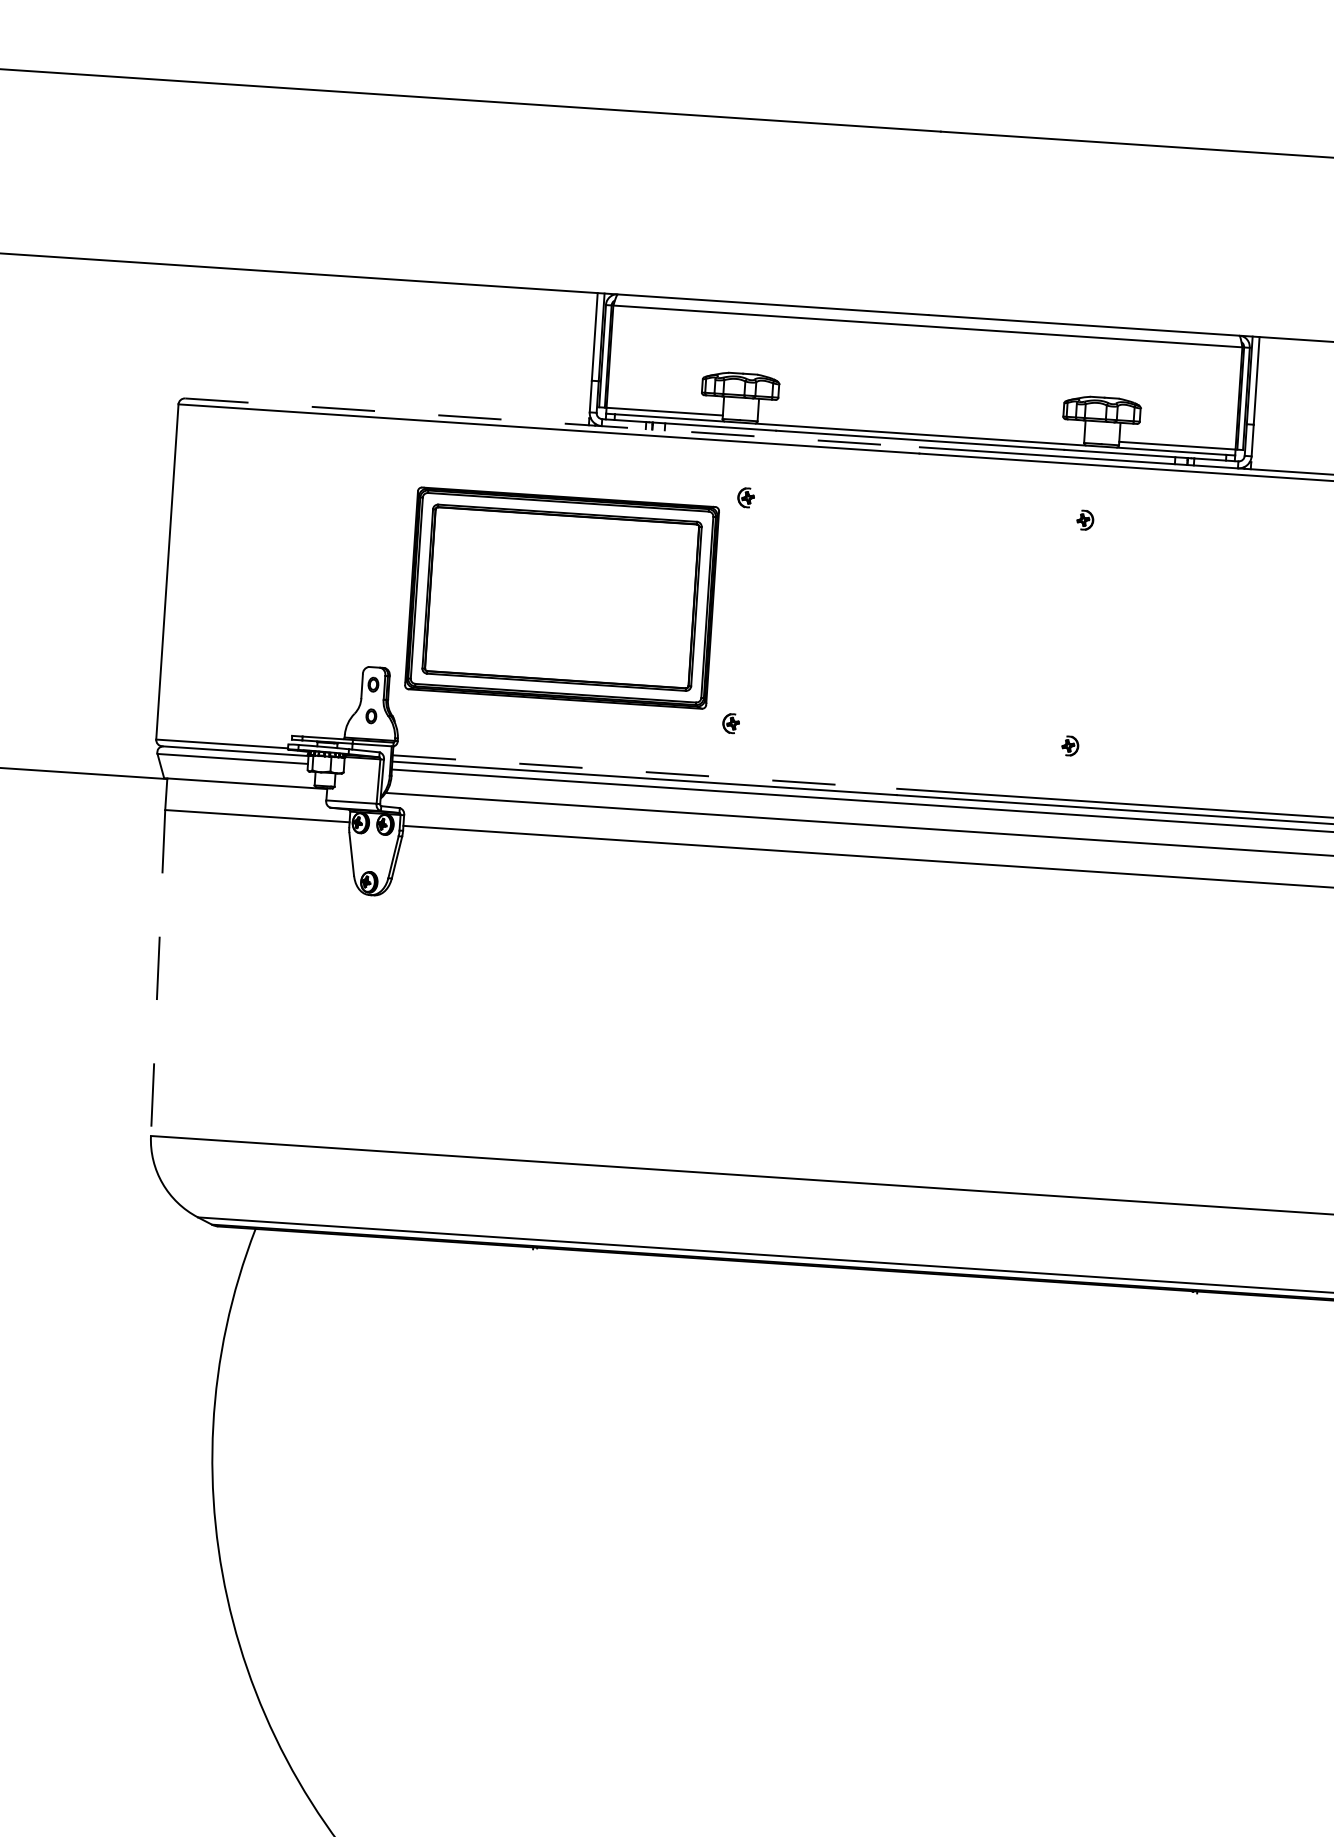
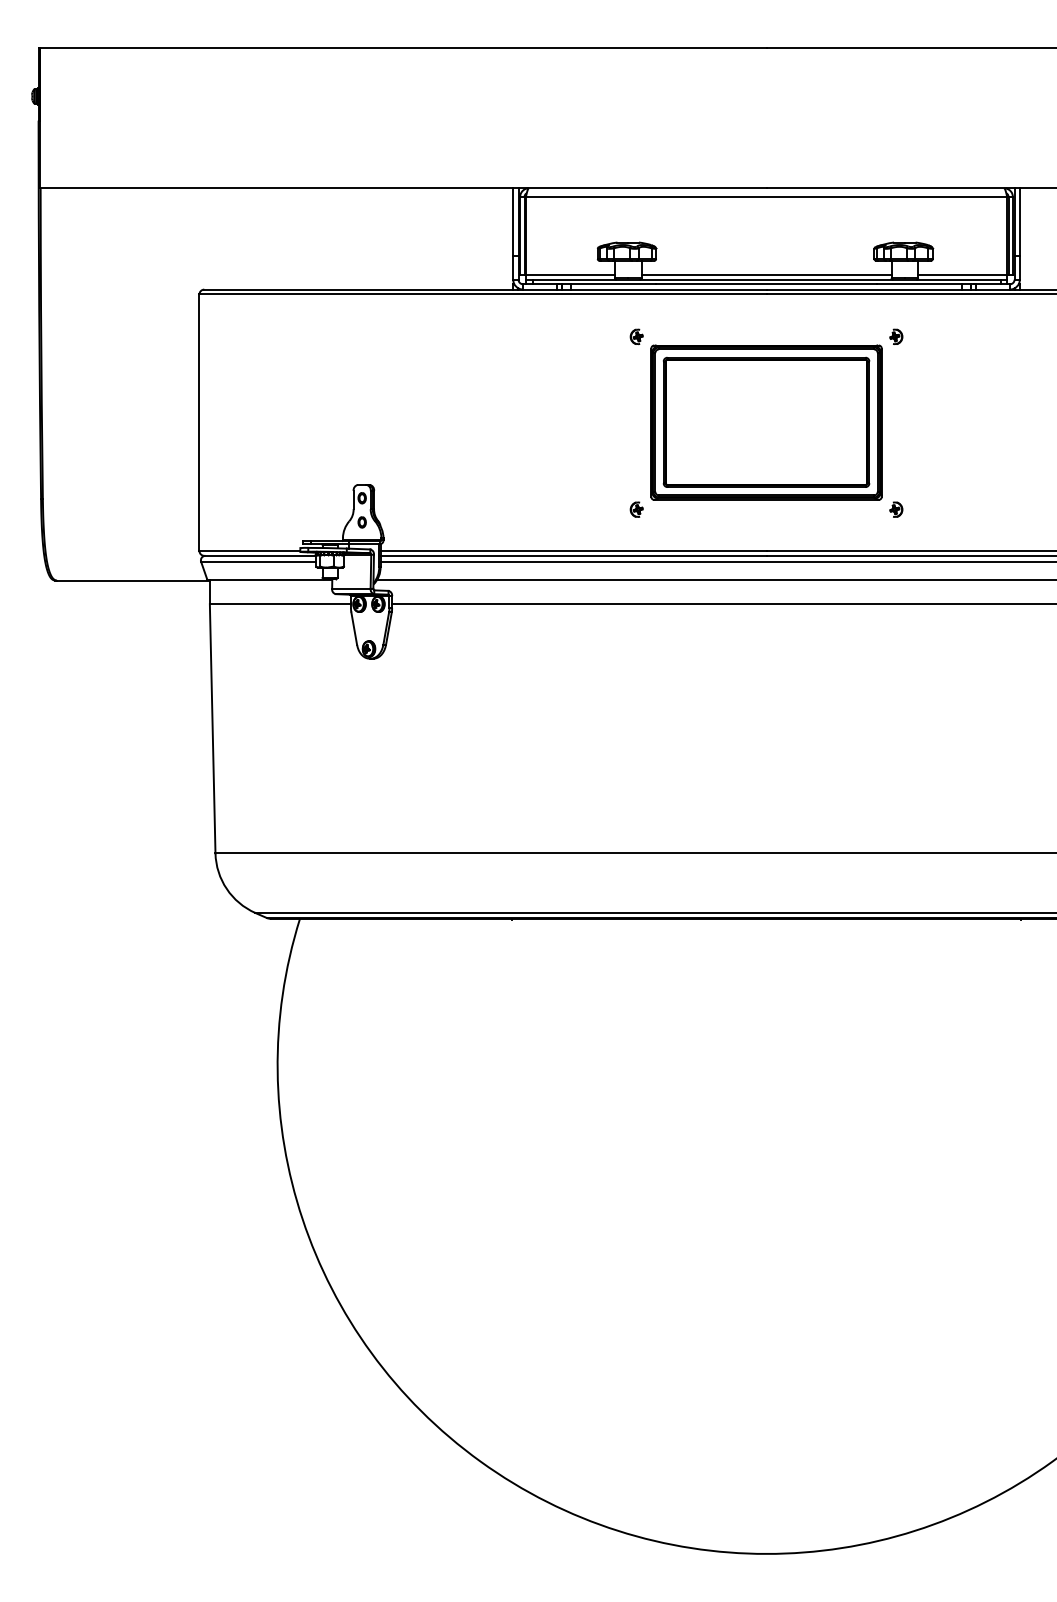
line: (552, 422) -> (485, 289), dashed -> solid
line: (921, 428) -> (766, 275), added
part: (562, 597) -> (766, 422), moved
line: (646, 772) -> (574, 551), dashed -> solid
line: (157, 972) -> (212, 728), dashed -> solid

